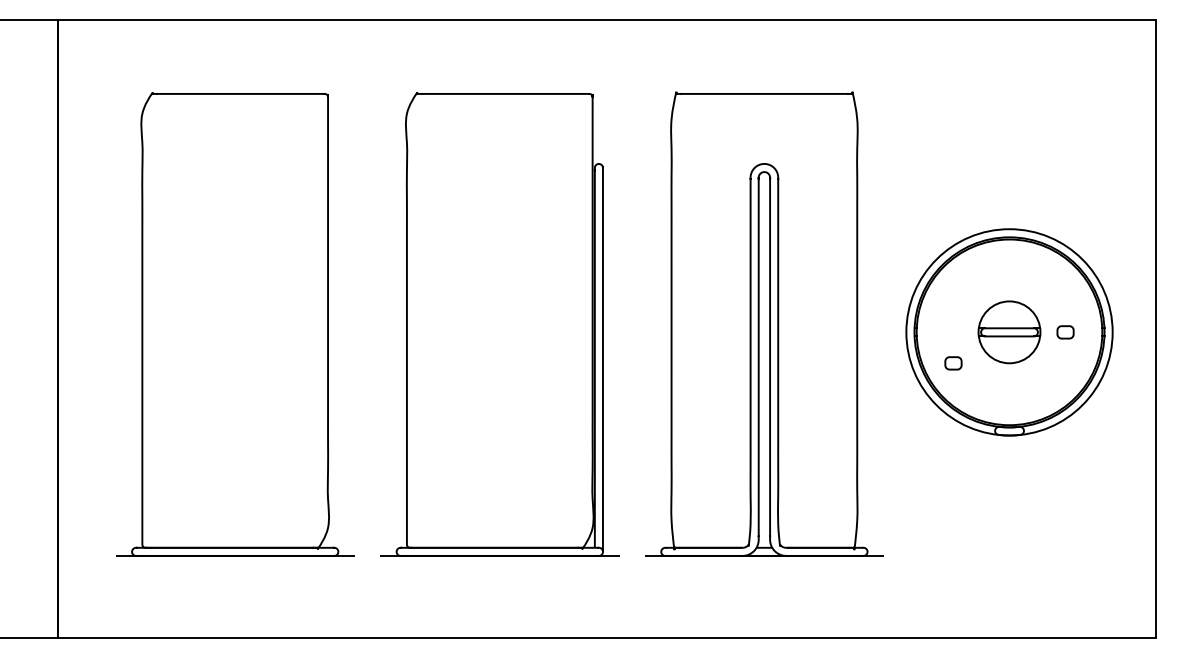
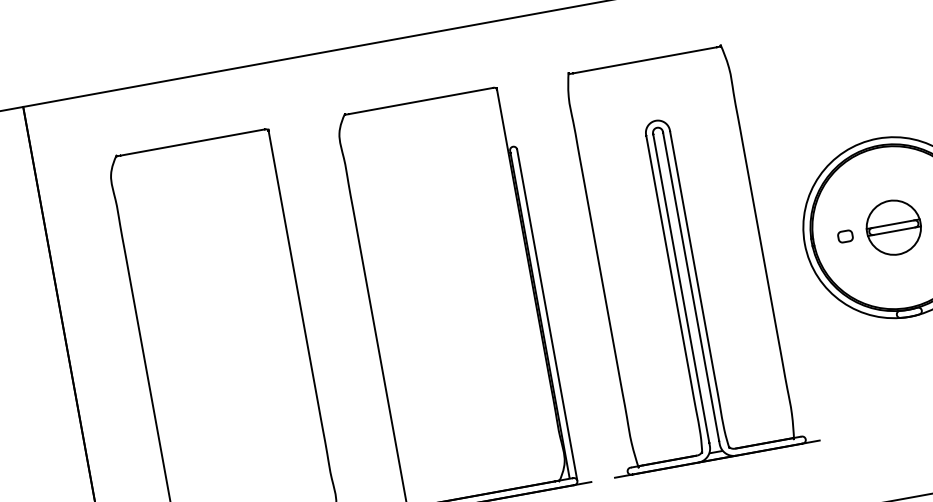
part: (953, 363) -> (845, 236), moved

